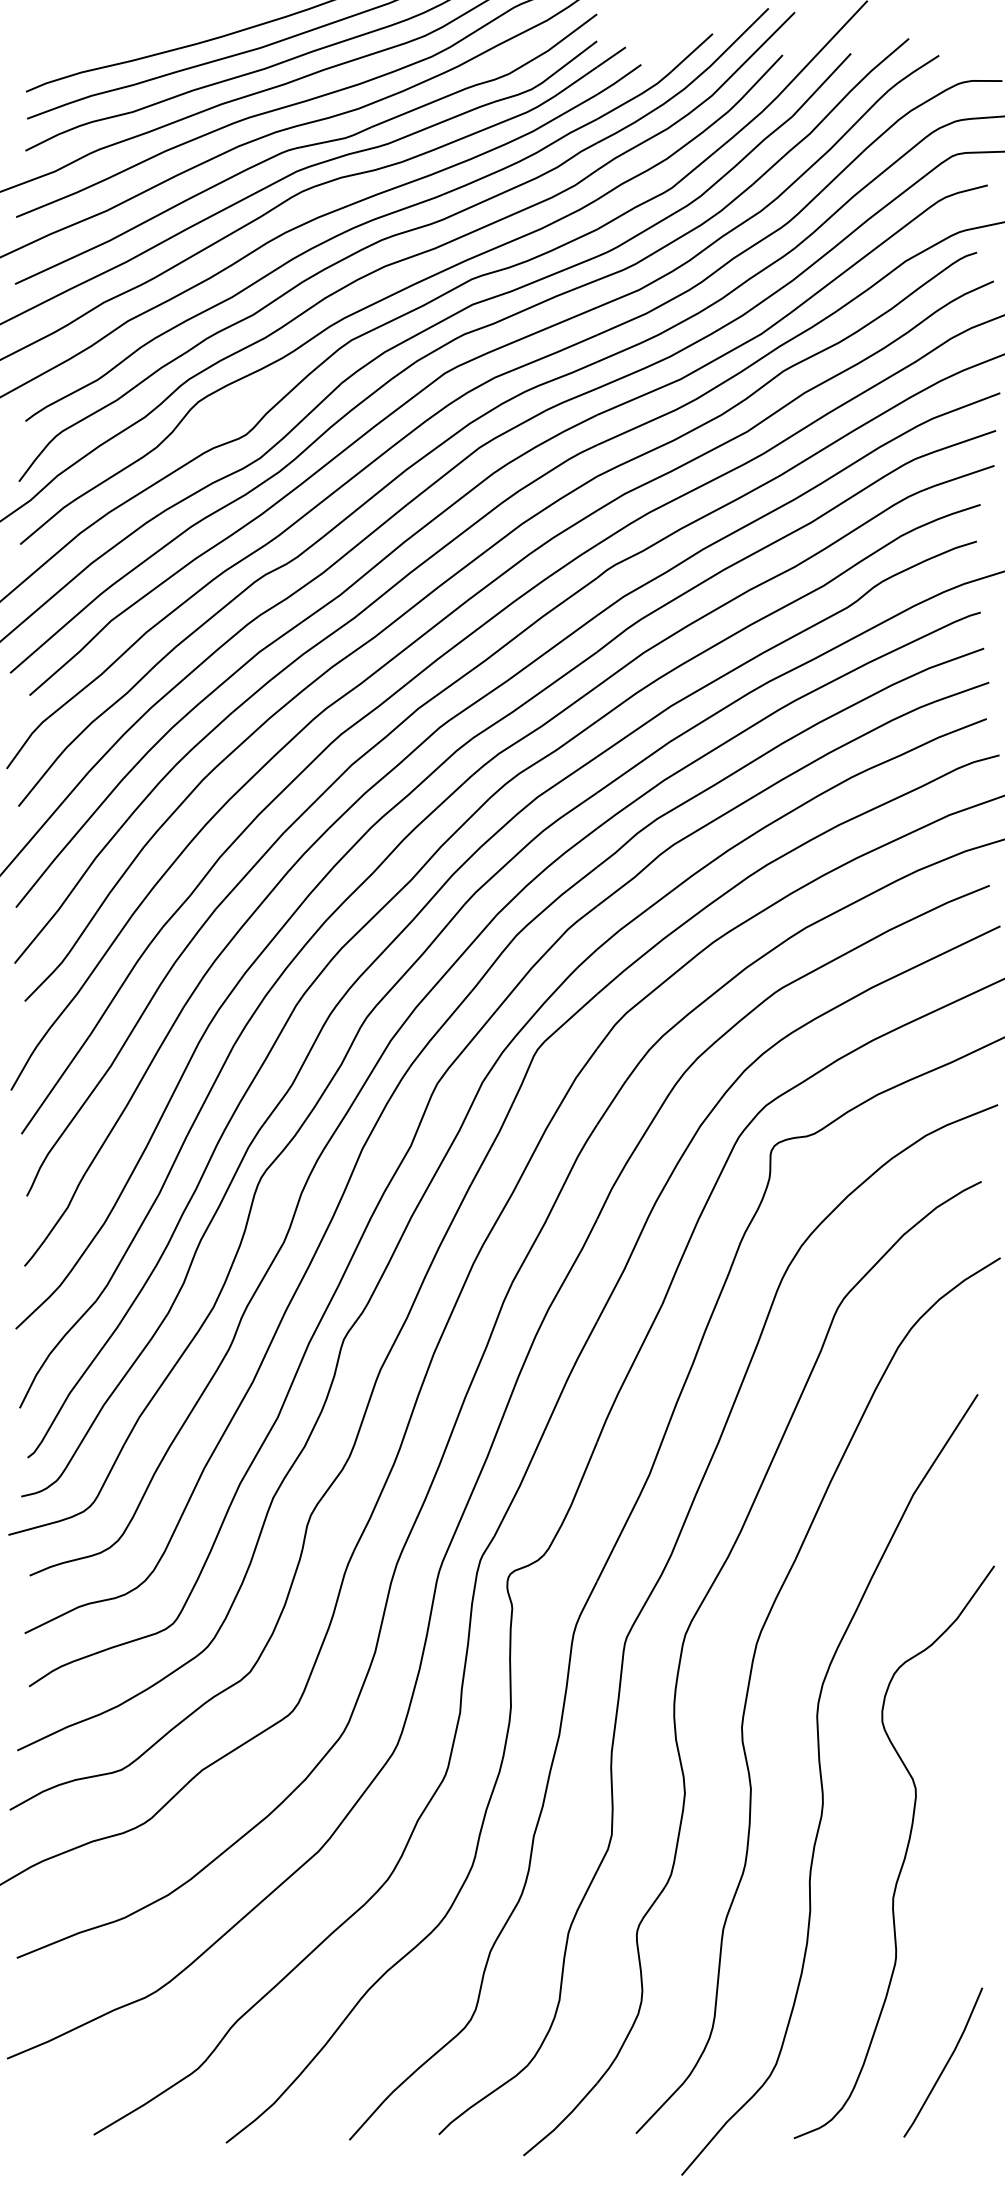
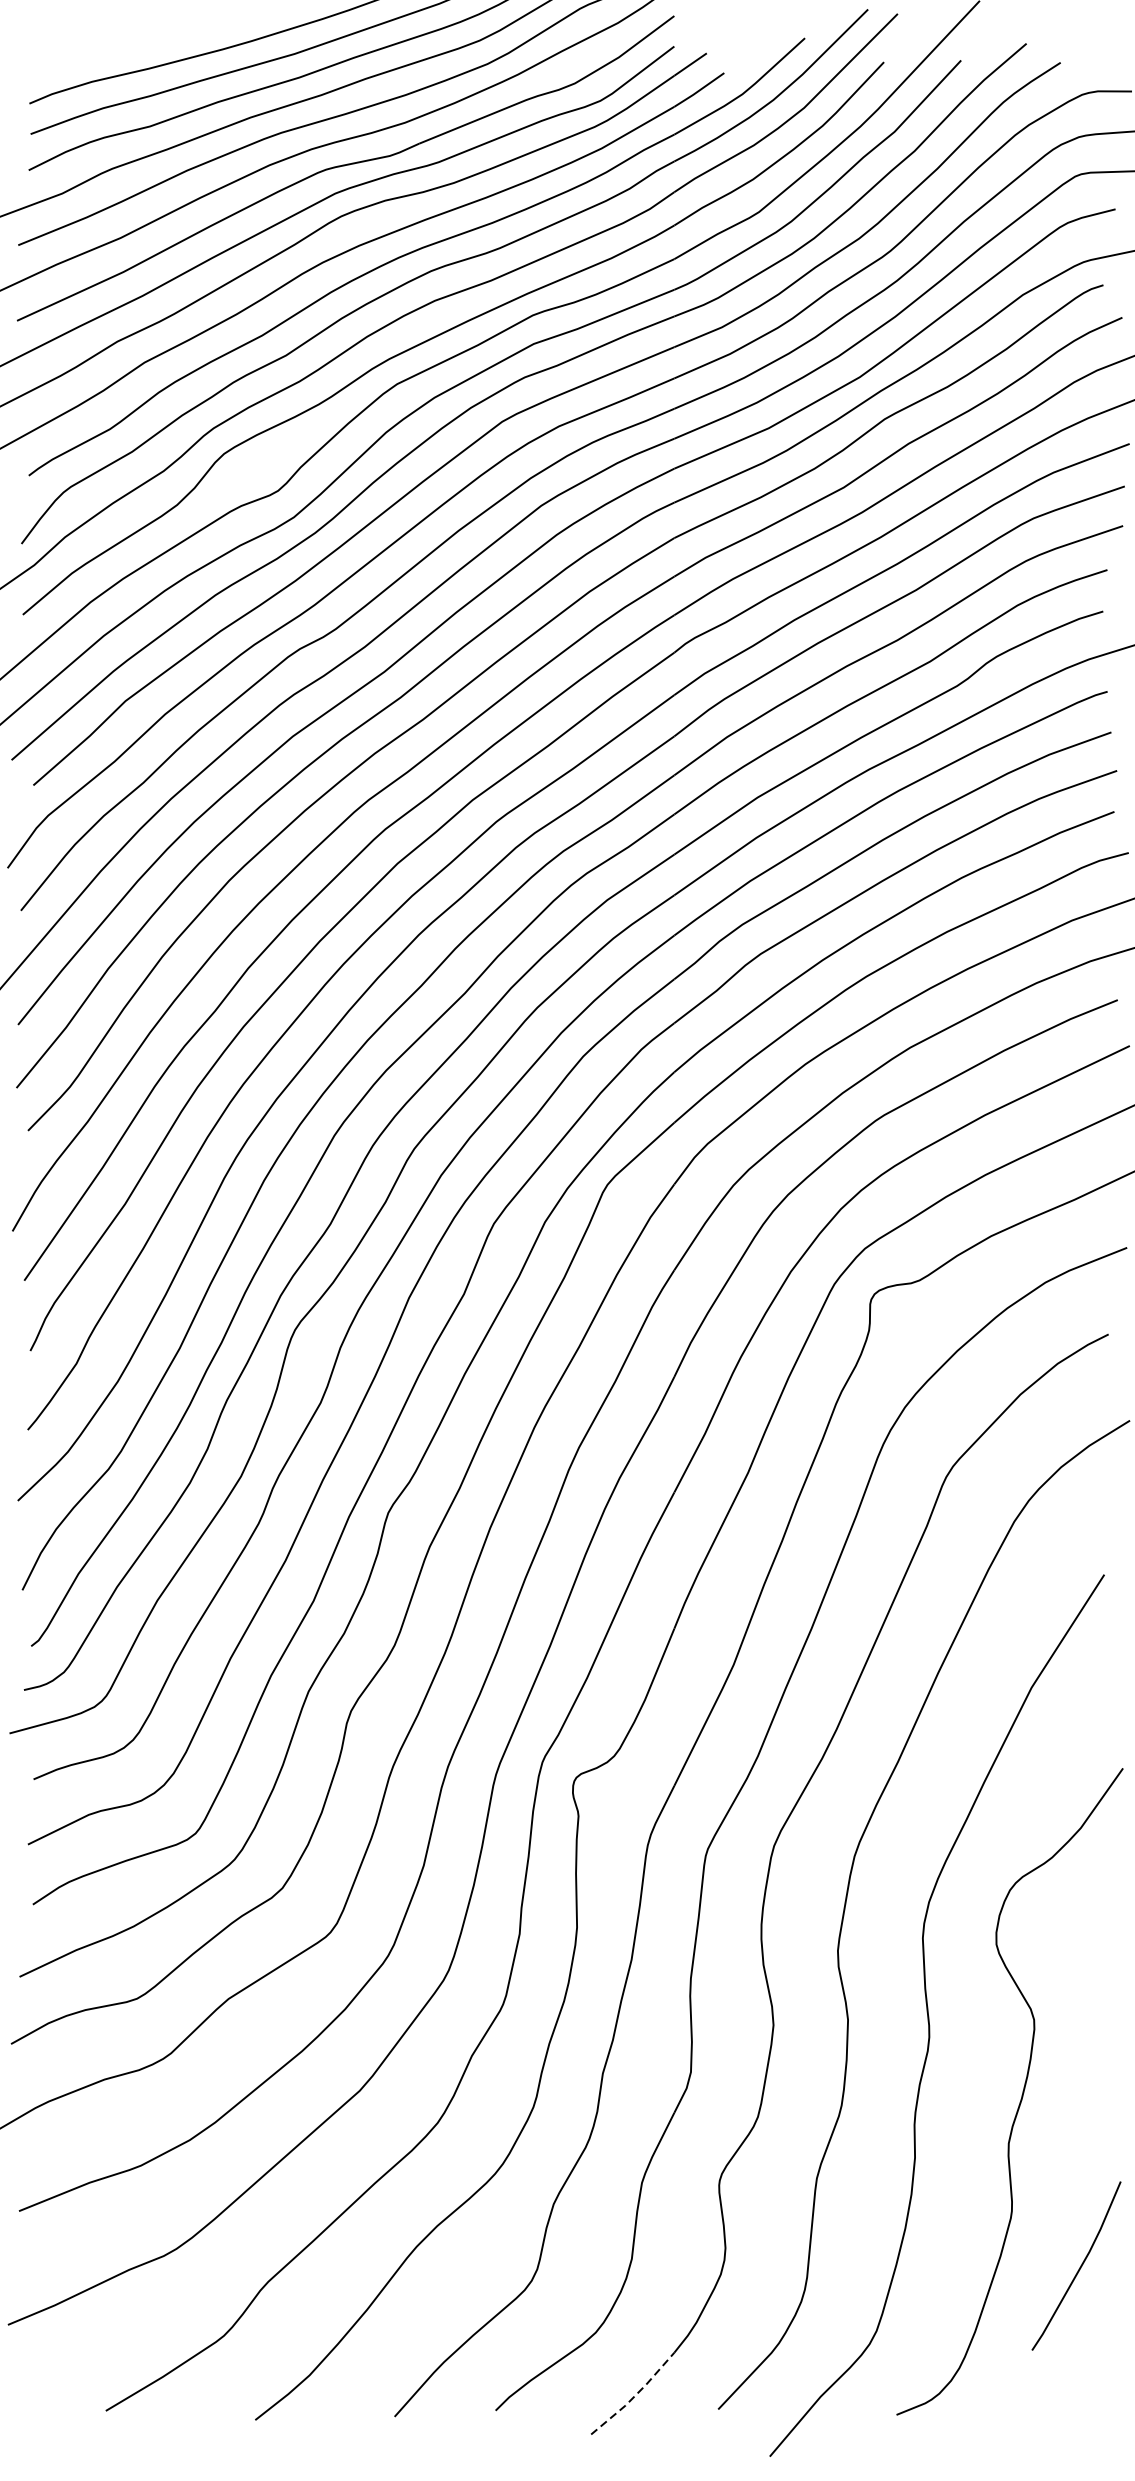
line: (945, 2064) -> (1079, 2268), moved
line: (562, 2121) -> (635, 2395), solid -> dashed

